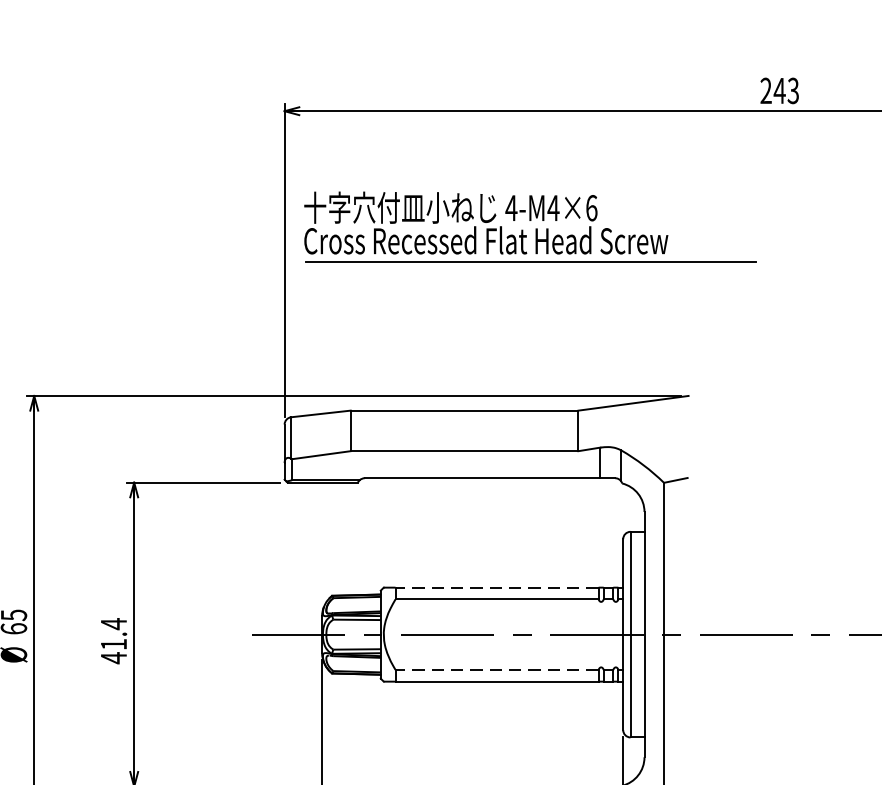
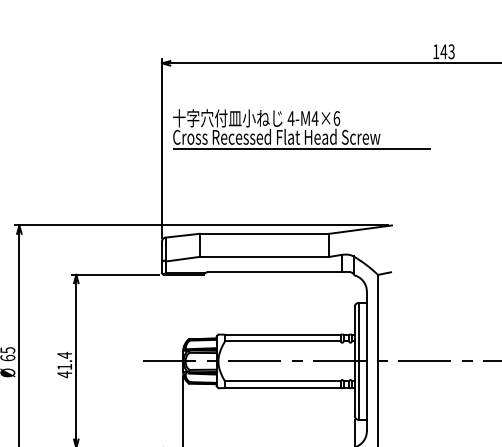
text: (766, 90) -> (436, 51), 243 -> 143
line: (496, 587) -> (282, 334), dashed -> solid
line: (496, 669) -> (282, 381), dashed -> solid

